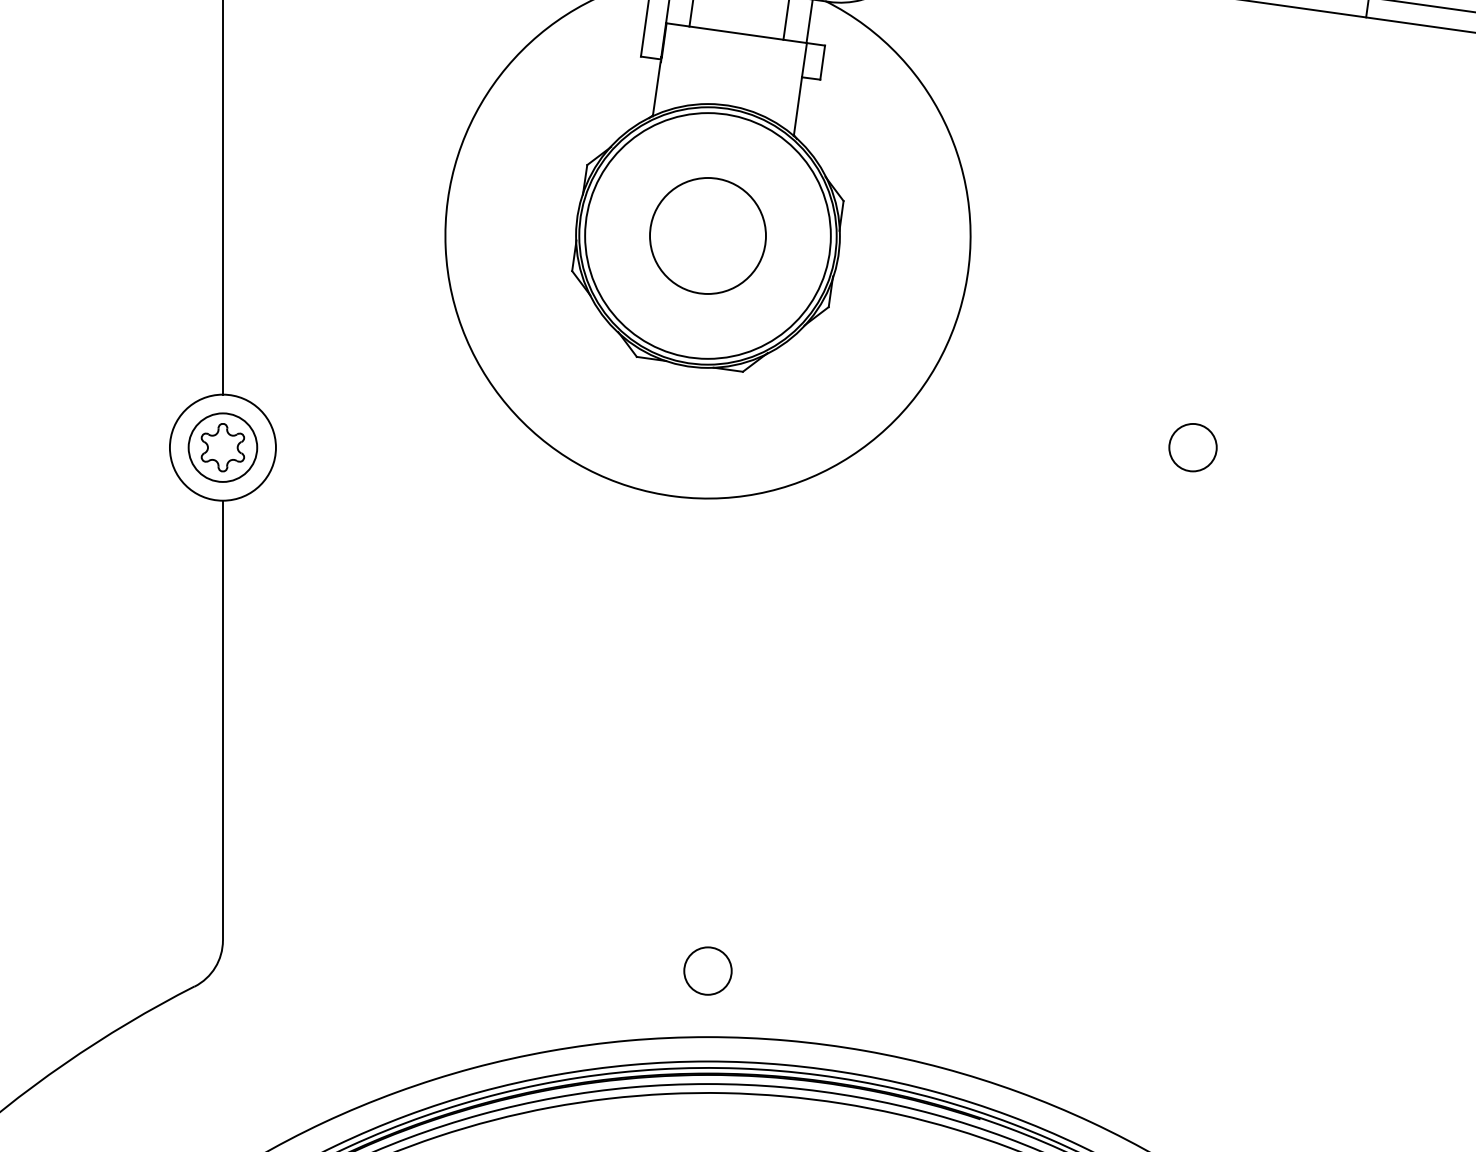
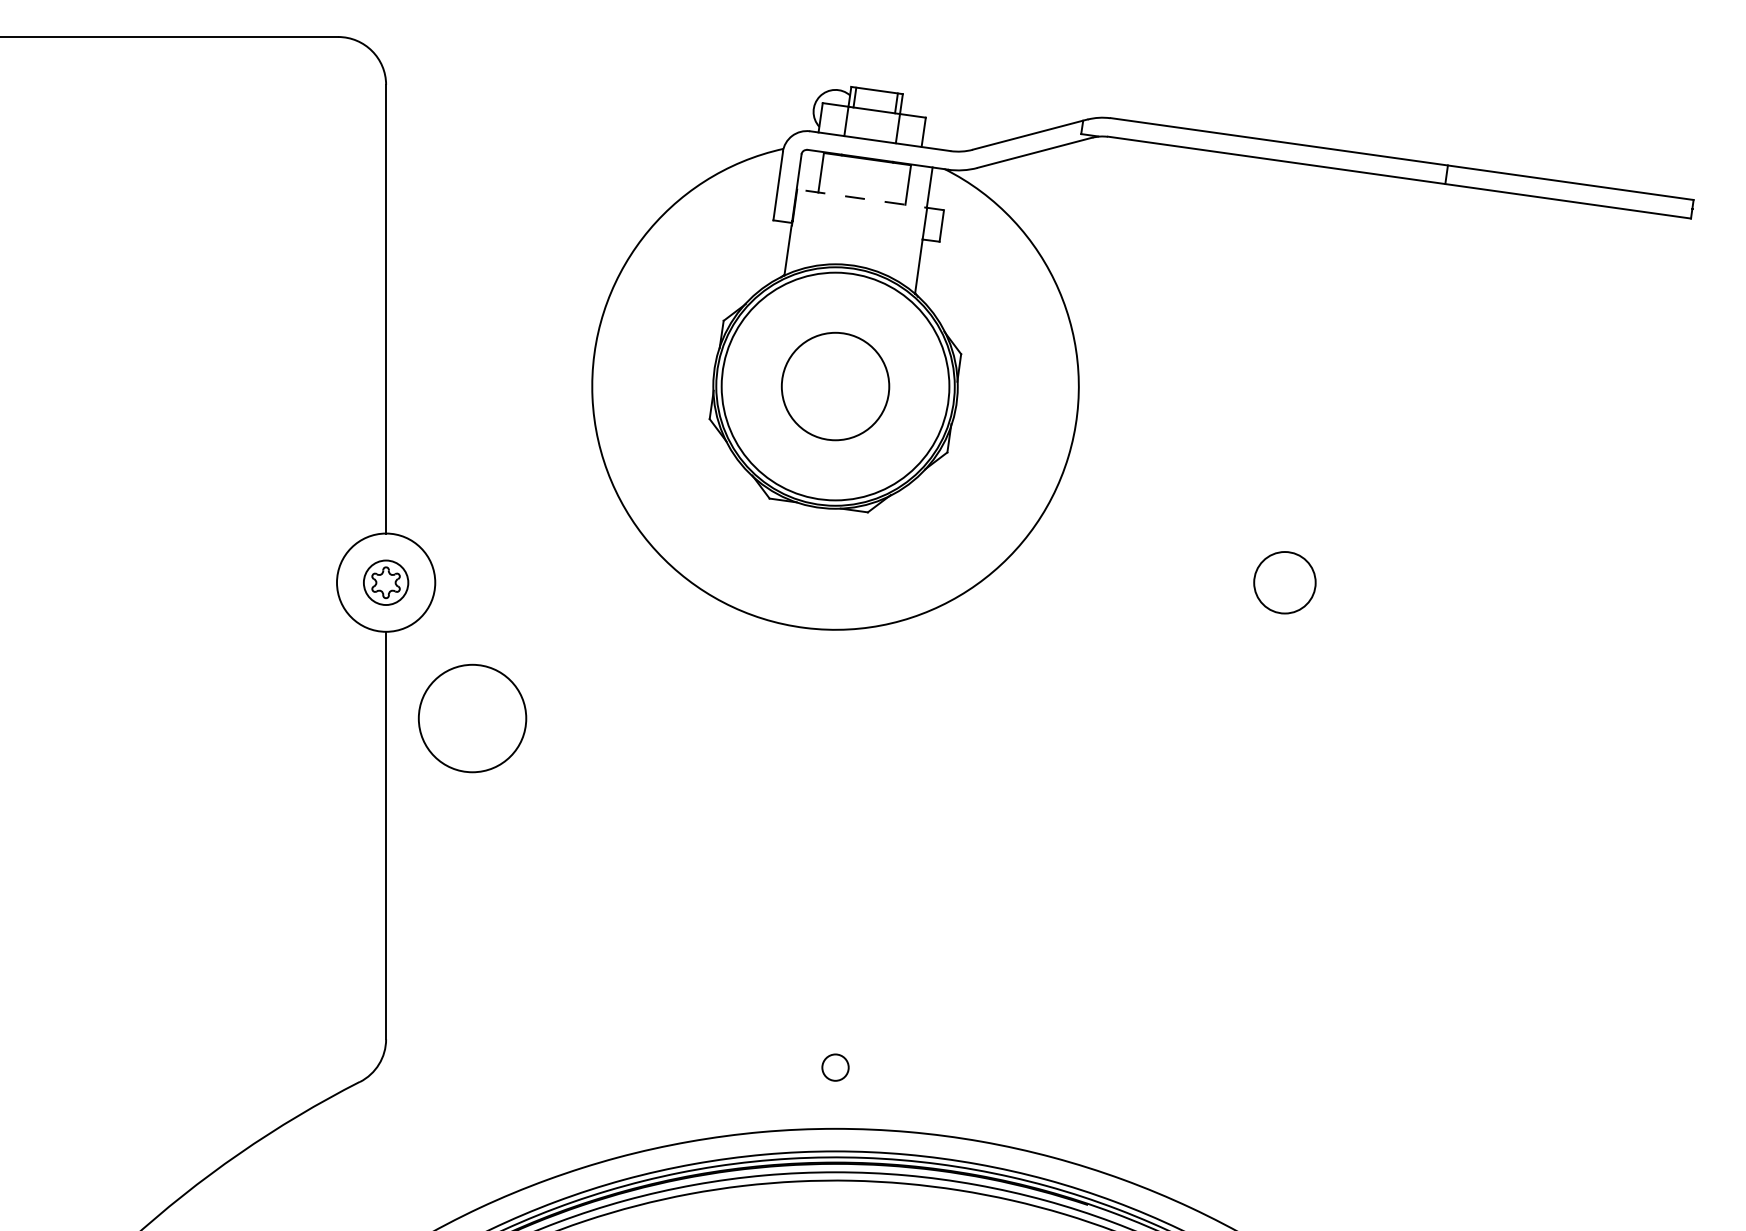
line: (744, 34) -> (869, 199), solid -> dashed
part: (222, 447) -> (385, 582), size x0.7
circle: (1192, 447) -> (1284, 582), size x1.4
circle: (316, 594) -> (472, 718), added
circle: (707, 970) -> (835, 1067), size x0.6

